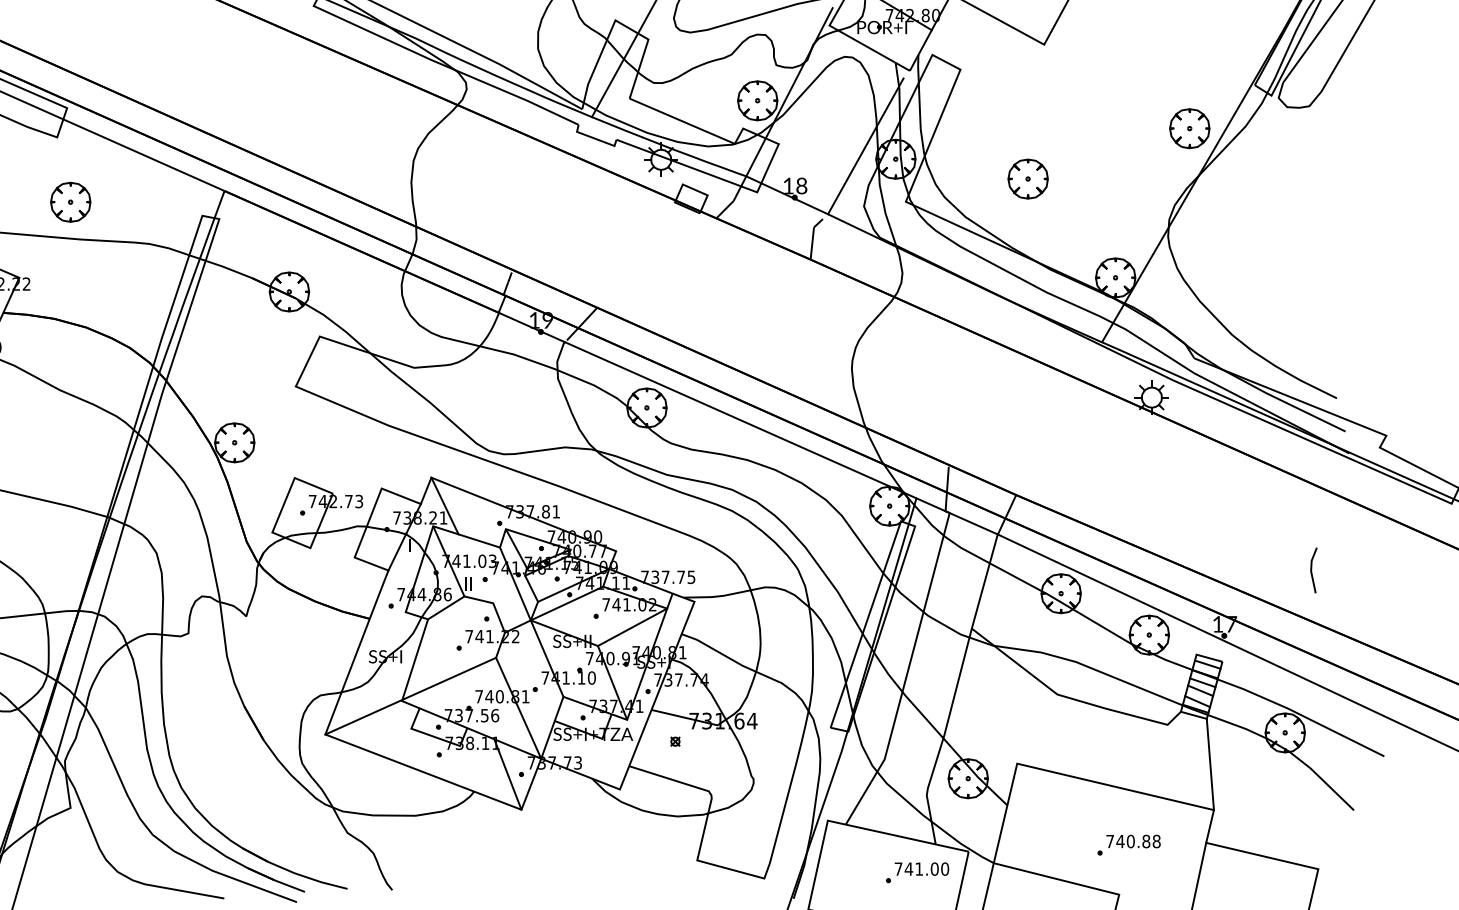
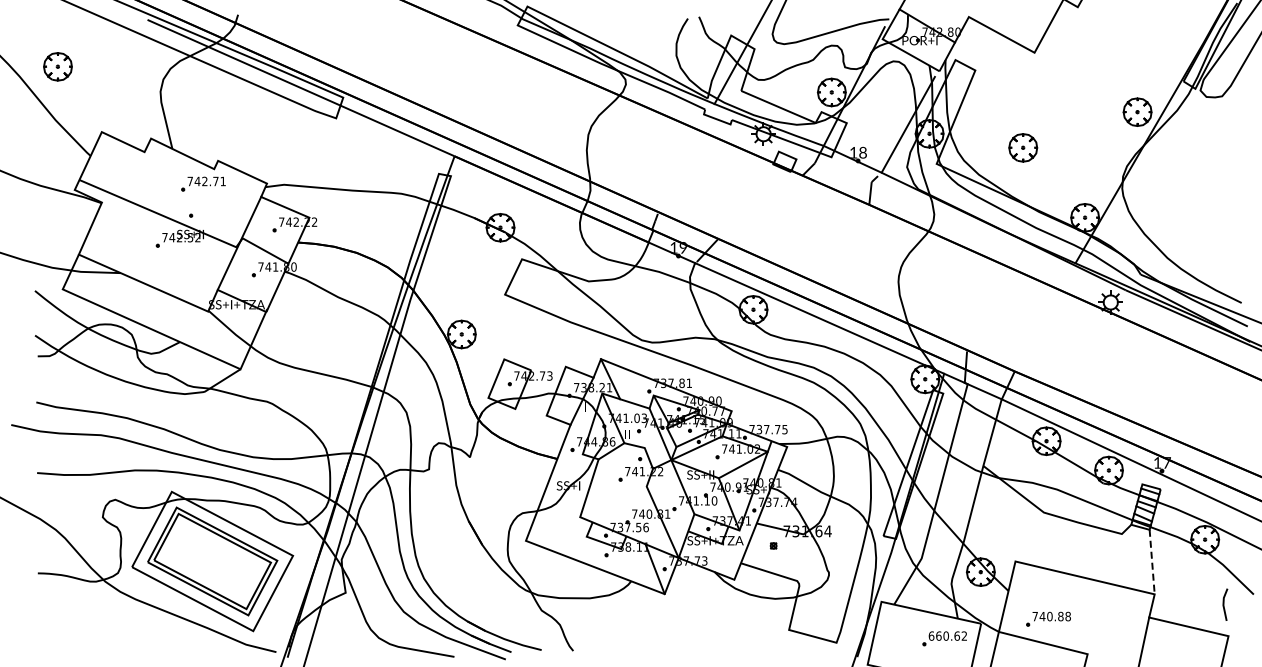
part: (70, 202) -> (345, 164), removed
line: (1312, 570) -> (1224, 604), moved
line: (409, 695) -> (585, 513), removed
line: (1210, 765) -> (1152, 562), solid -> dashed
part: (1128, 844) -> (1048, 618), moved
text: (921, 868) -> (947, 635), 741.00 -> 660.62

